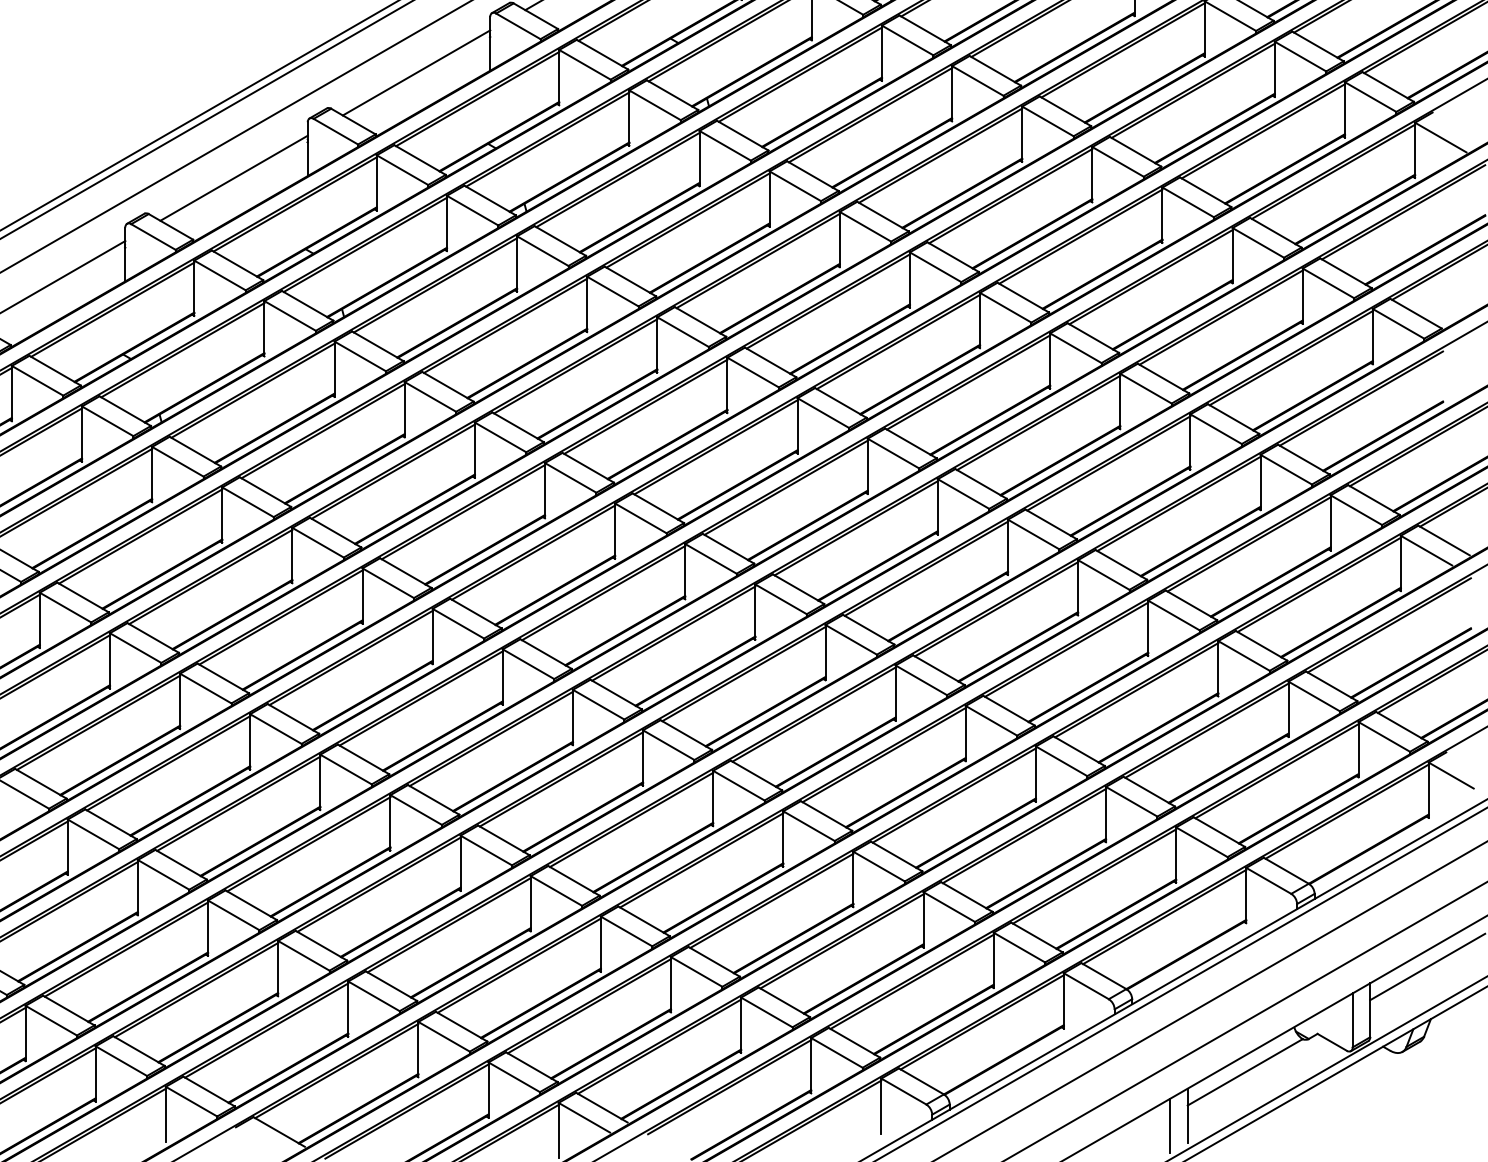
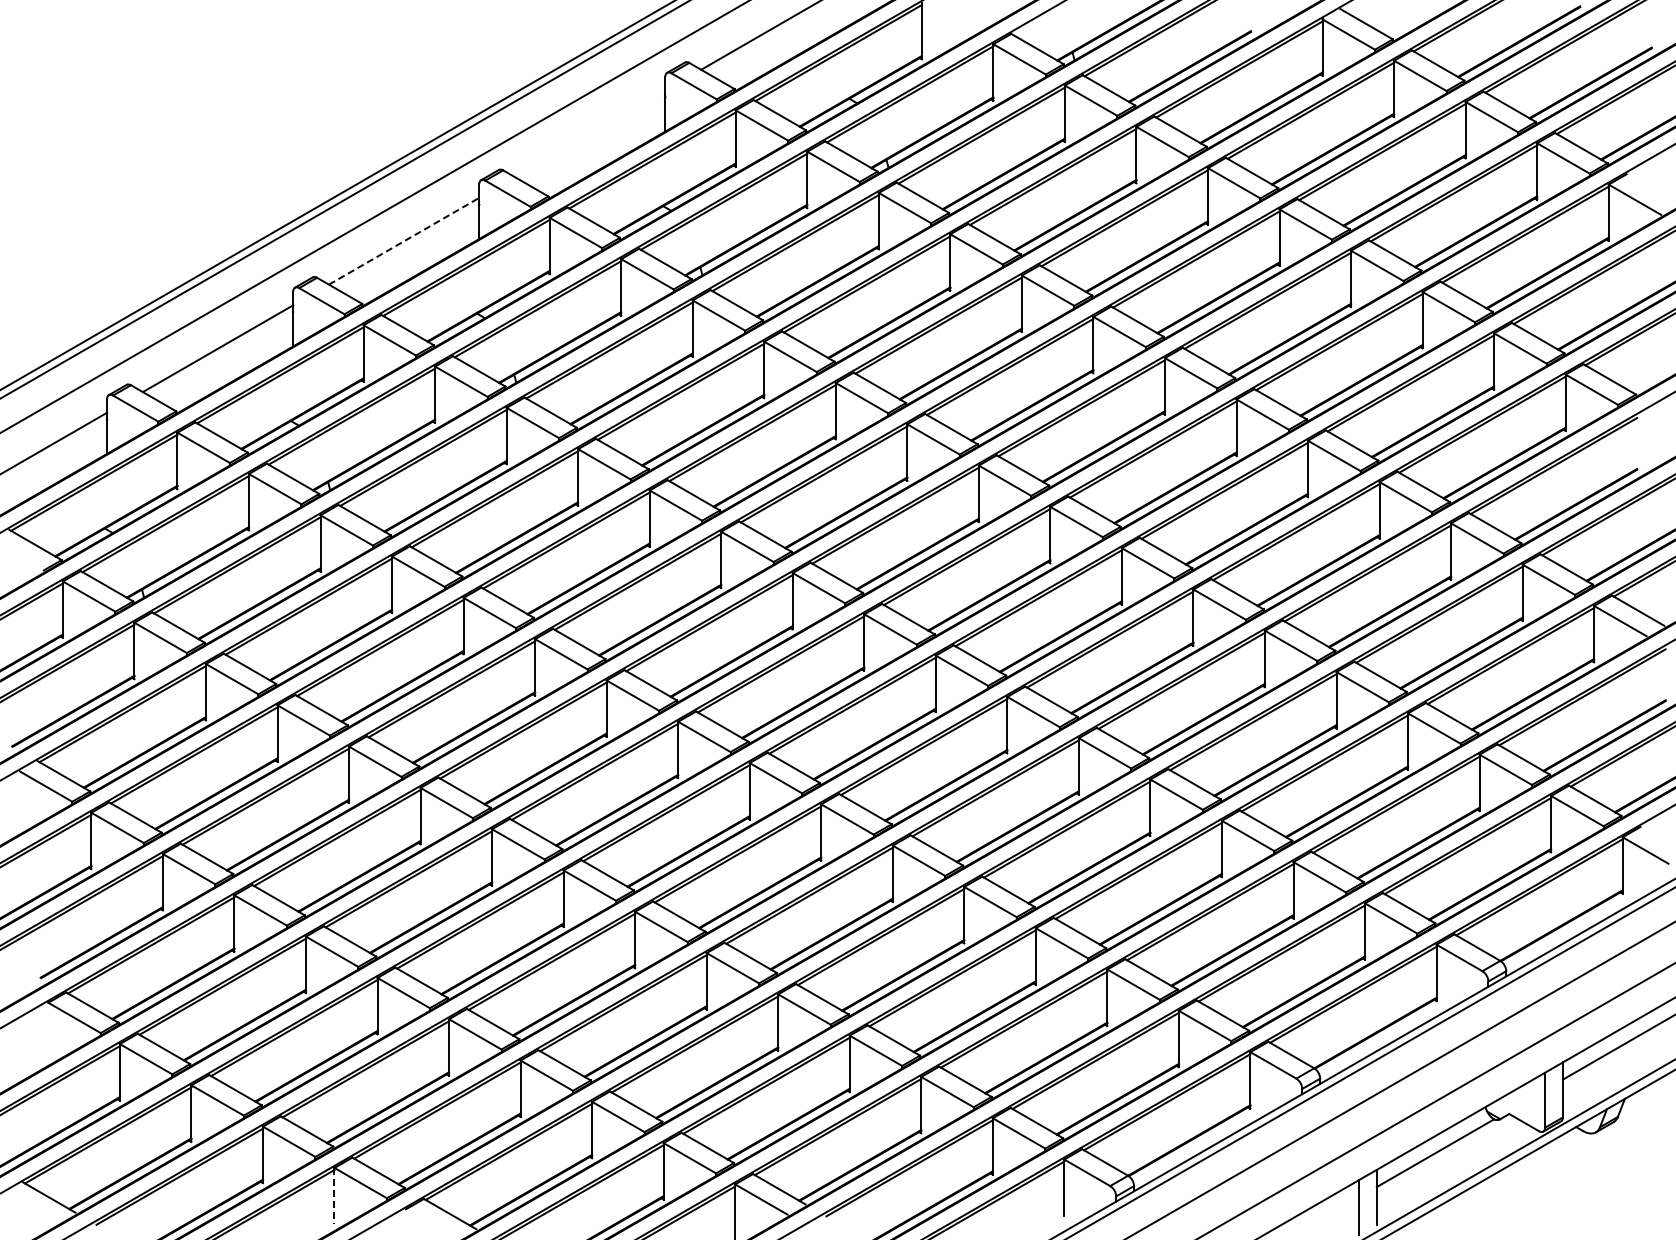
line: (416, 72) -> (590, 133), removed
line: (234, 178) -> (404, 241), solid -> dashed
line: (165, 1114) -> (334, 1196), solid -> dashed

